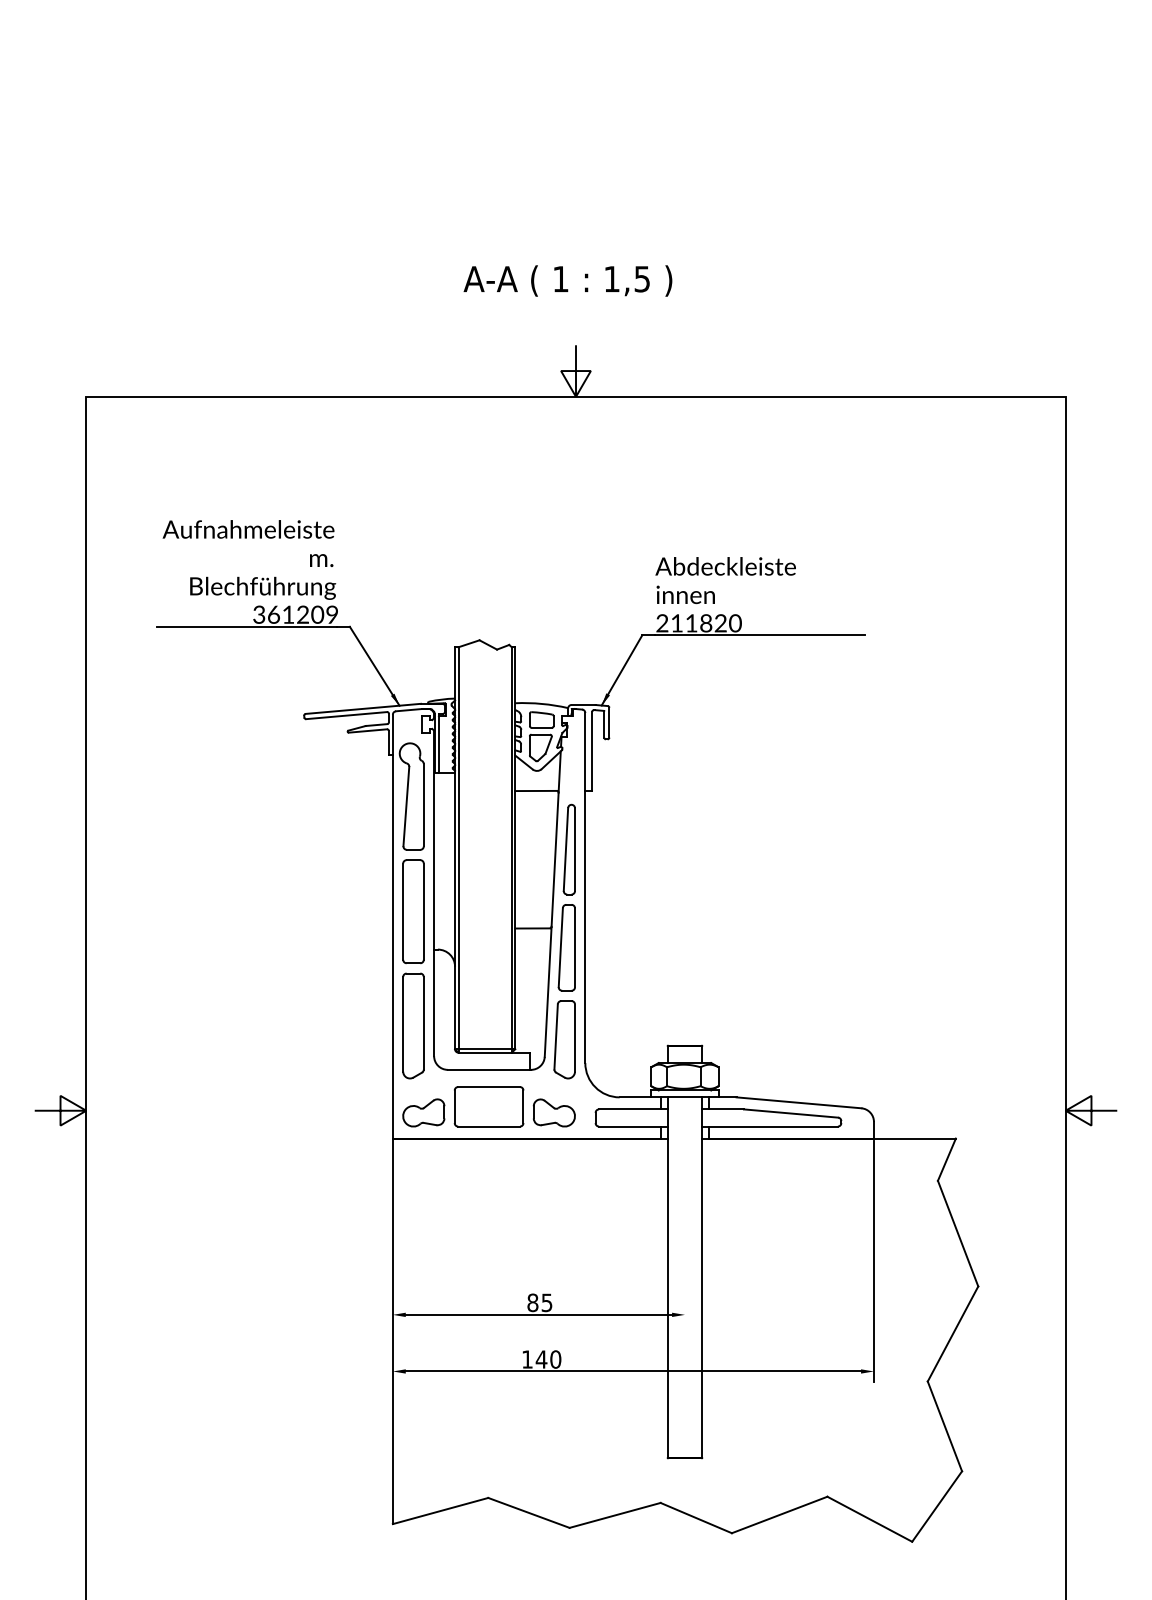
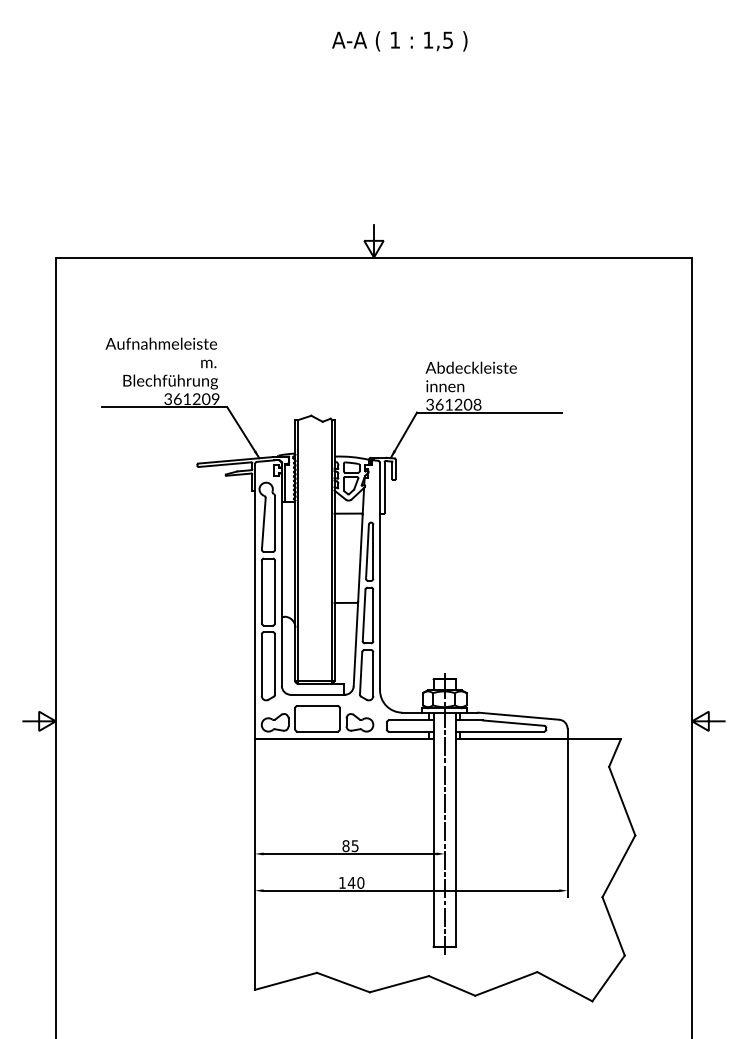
text: (567, 281) -> (399, 41), moved
text: (698, 622) -> (453, 404), 211820 -> 361208
line: (684, 1251) -> (444, 812), added

